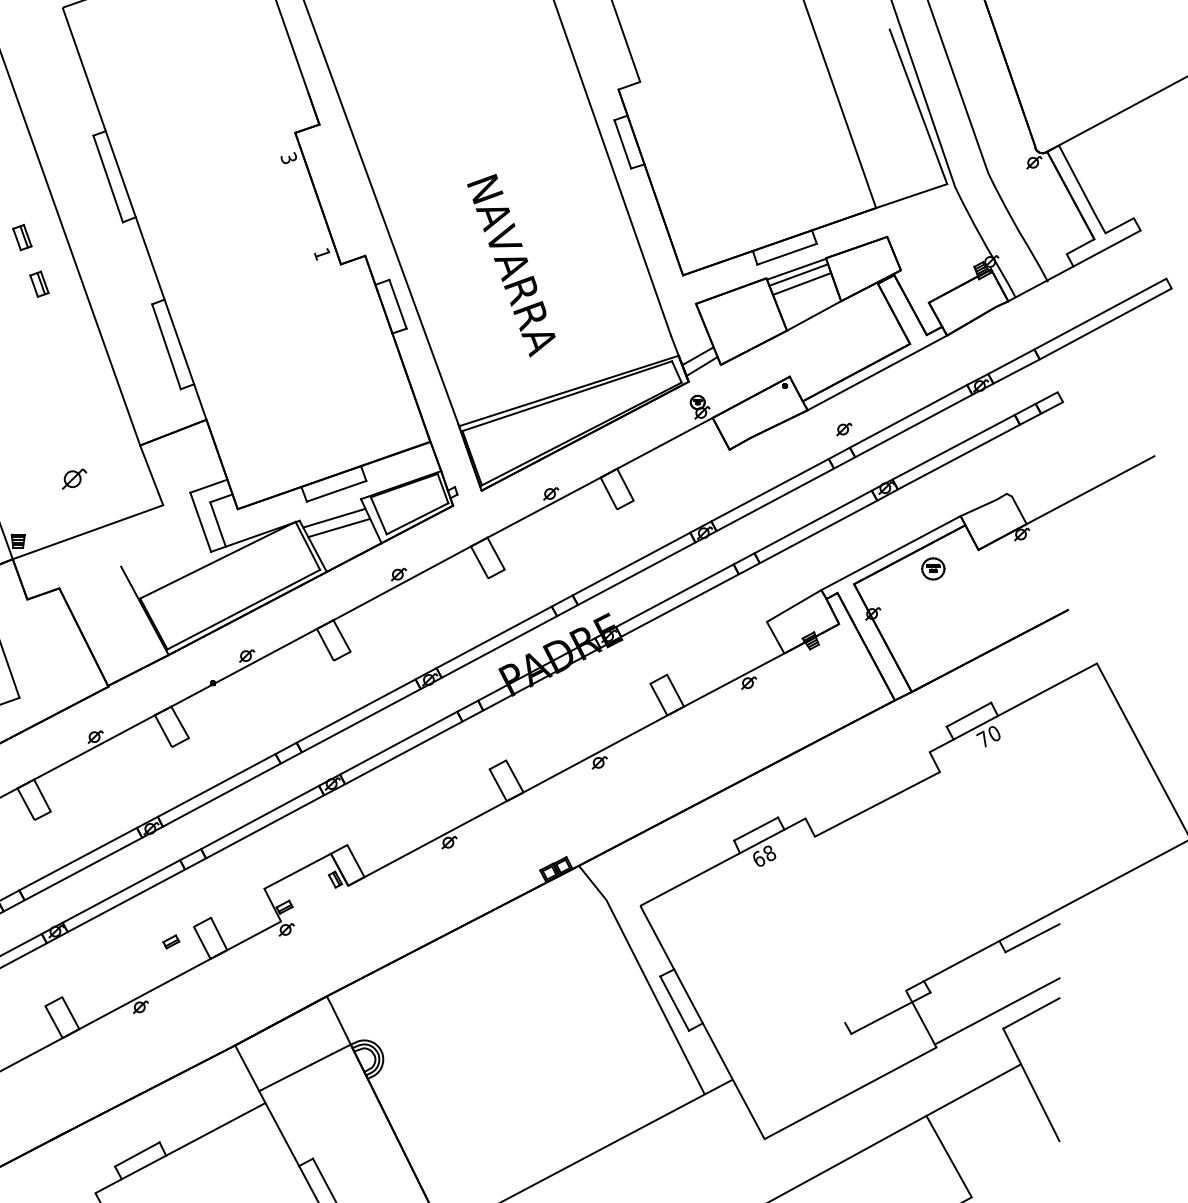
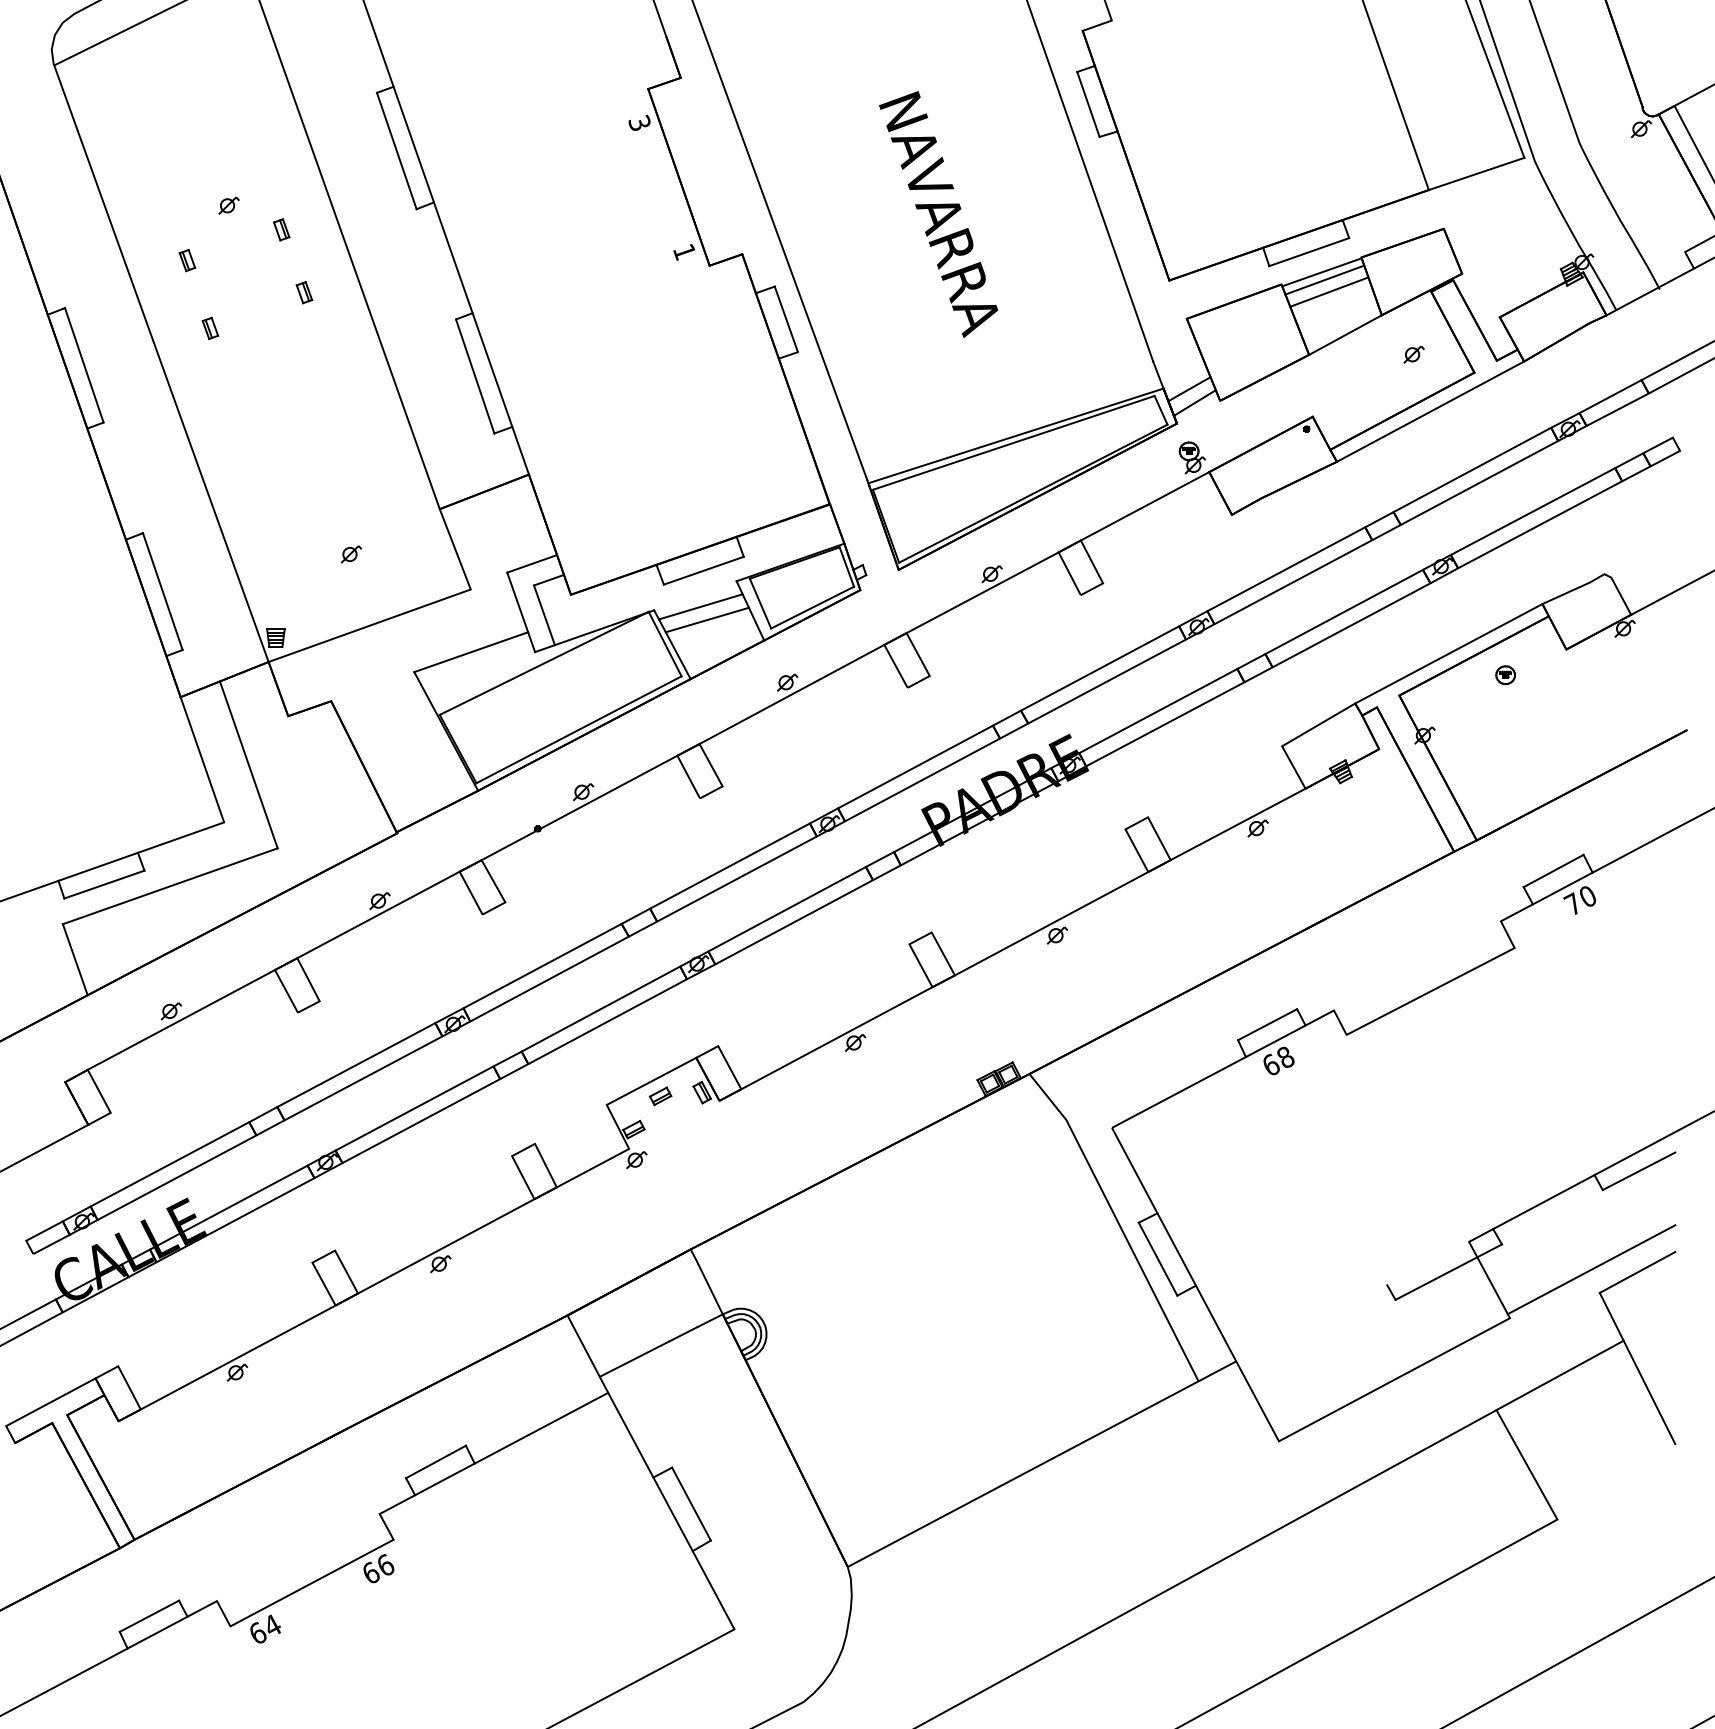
part: (22, 237) -> (281, 229), size x0.62
part: (511, 265) -> (938, 214), moved
part: (39, 284) -> (304, 292), size x0.62
part: (843, 429) -> (1413, 354), moved
part: (74, 479) -> (351, 554), size x0.62
line: (163, 552) -> (471, 652), added
part: (933, 569) -> (1505, 675), size x0.62
part: (171, 942) -> (660, 1096), moved

